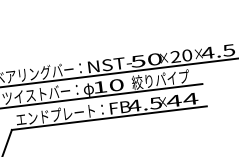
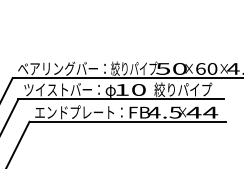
text: (175, 56) -> (200, 68), 20 -> 60
text: (109, 64) -> (134, 68), NST- -> 絞りパイプ

